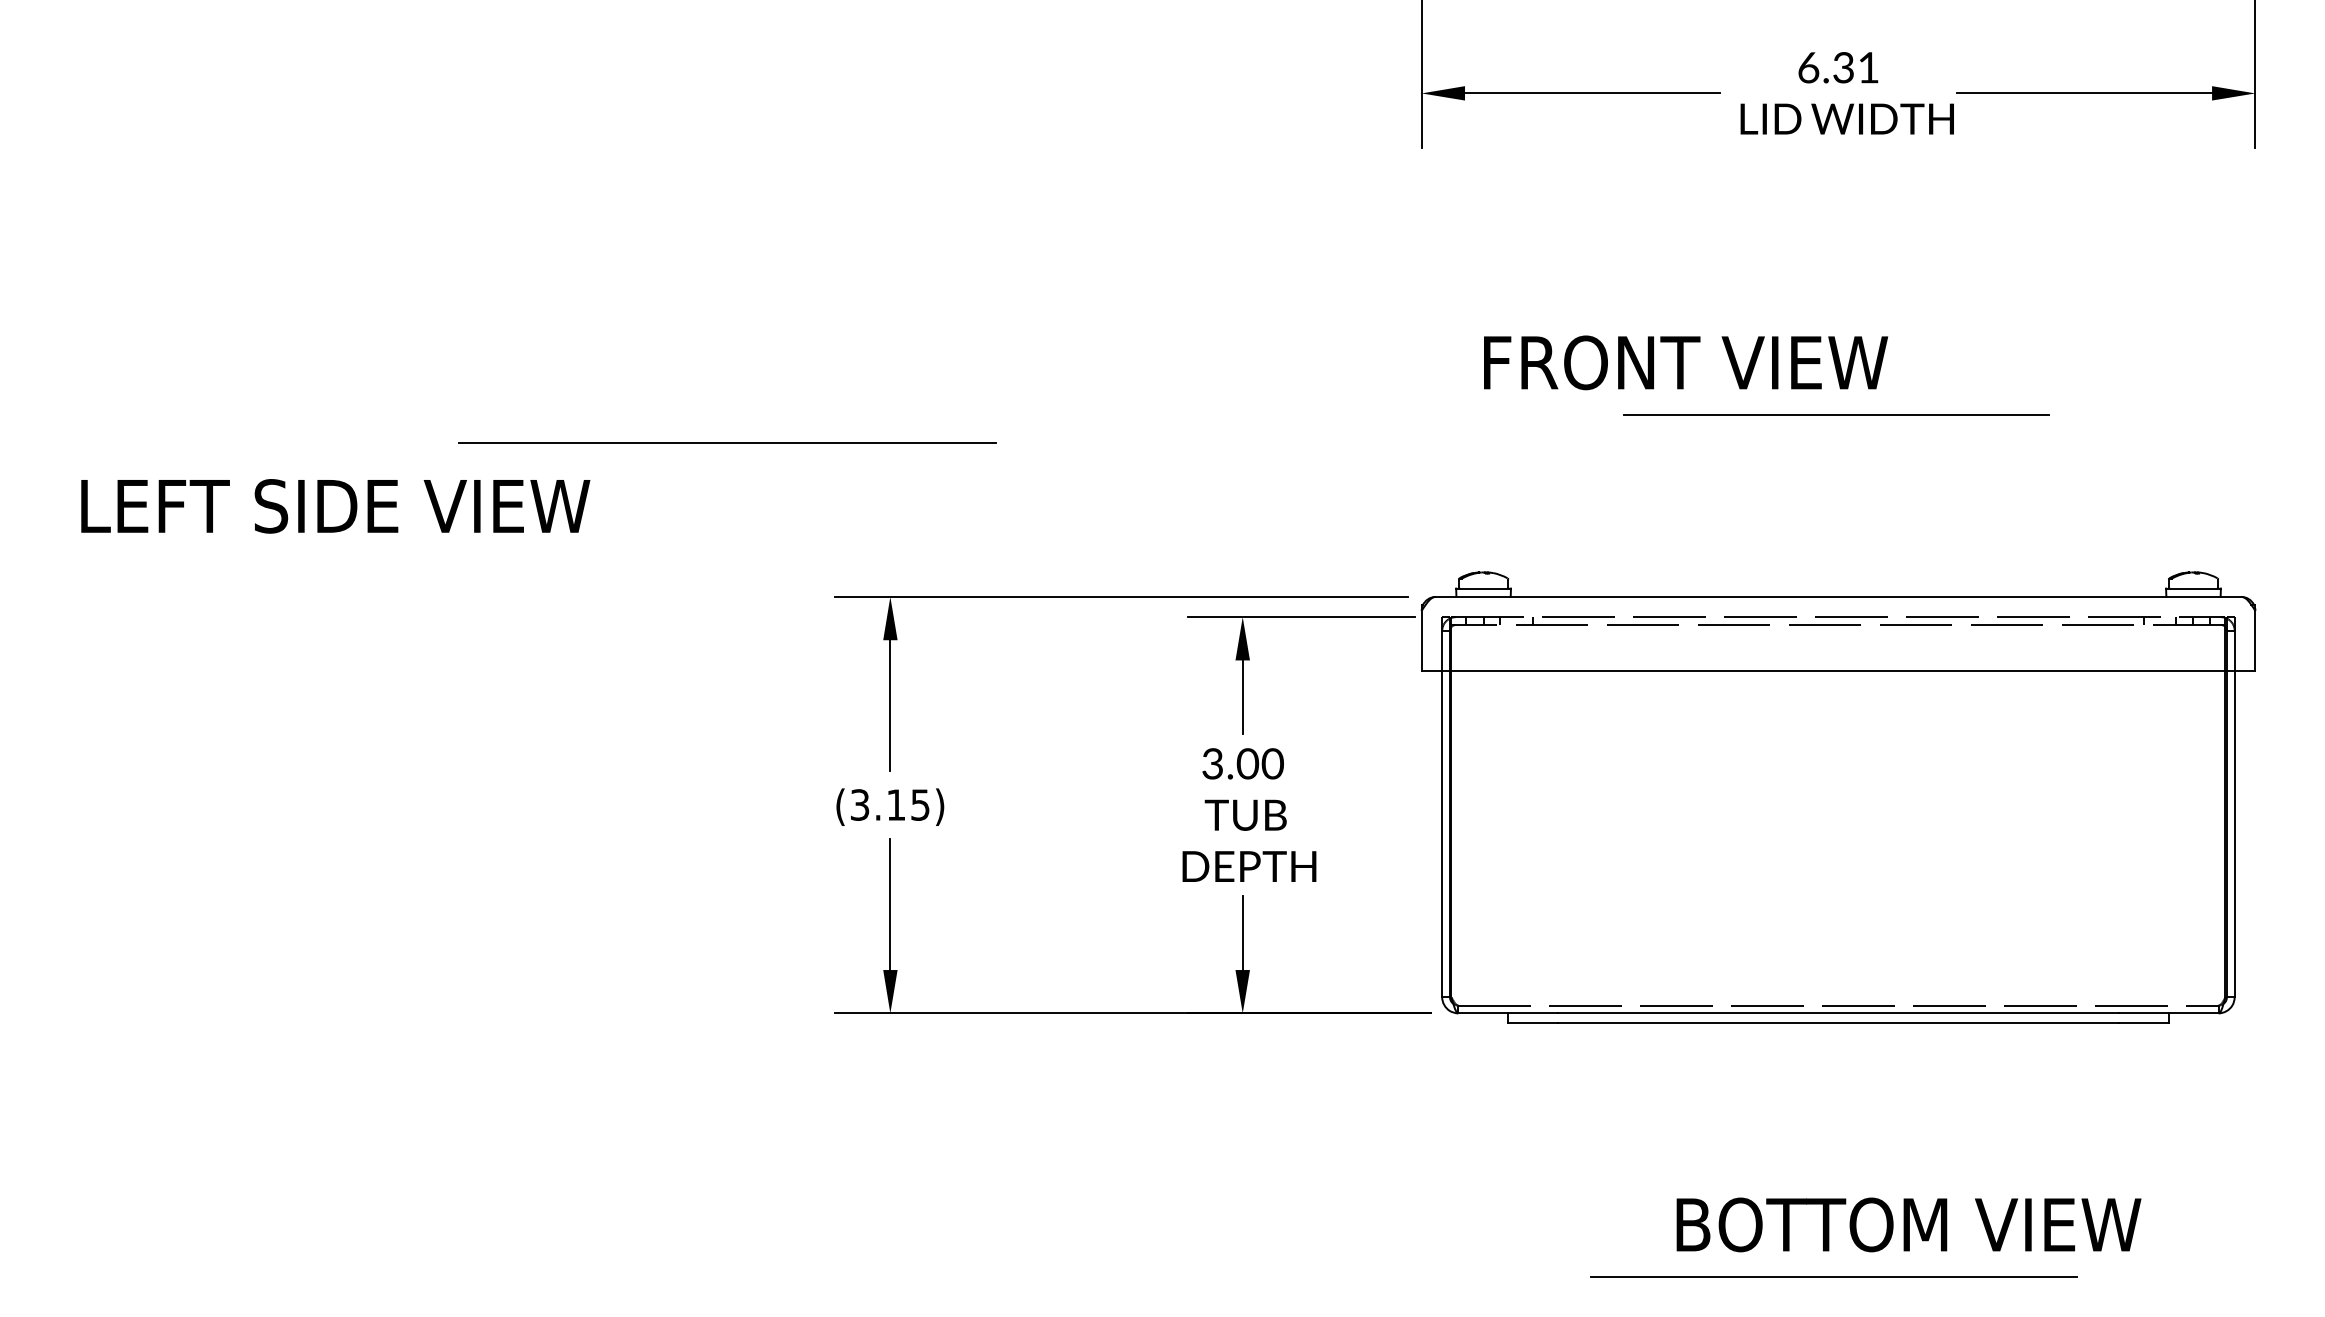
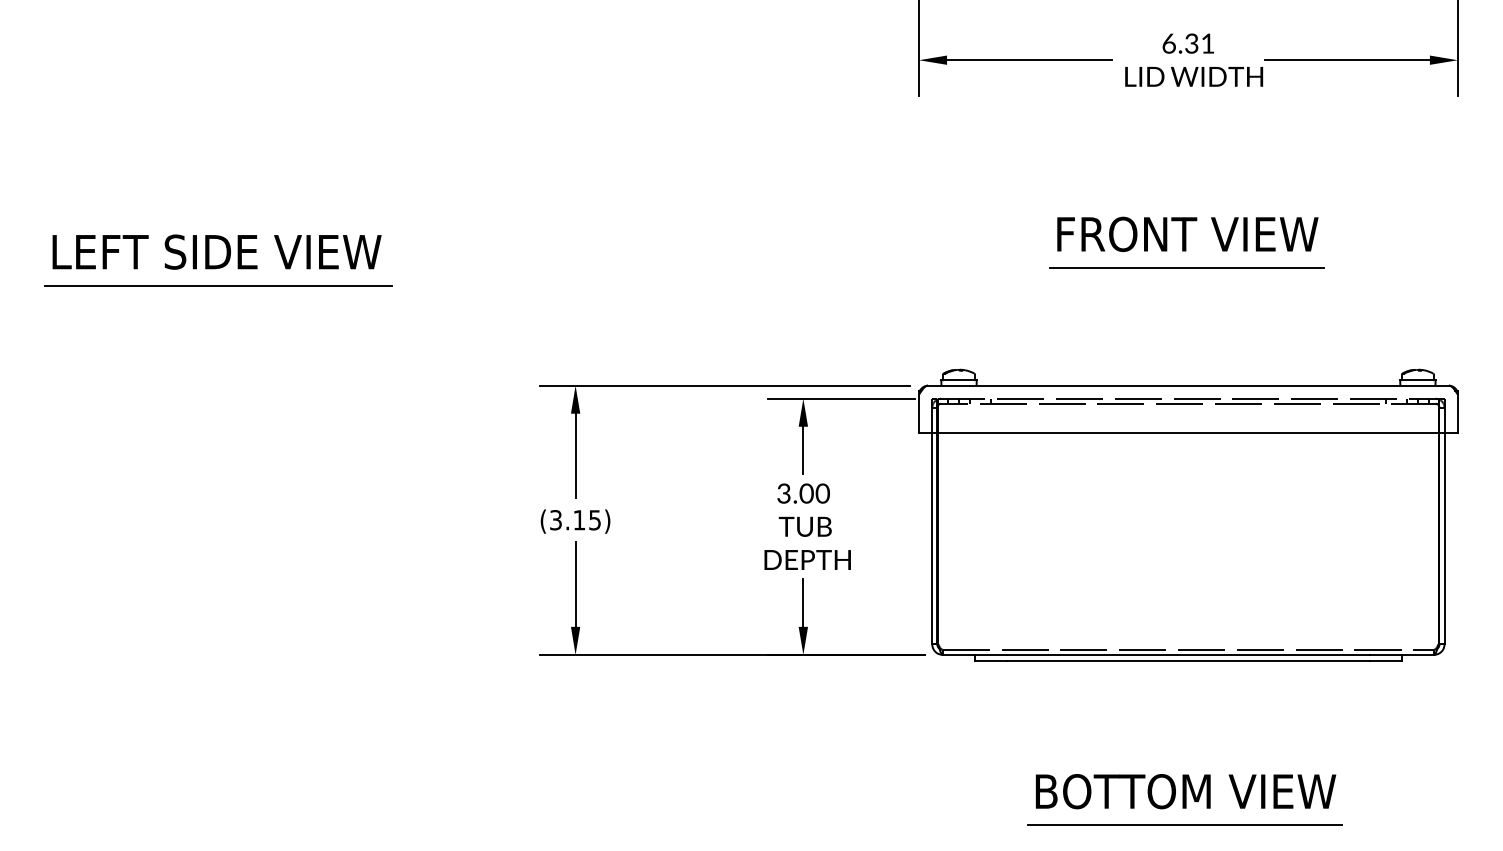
text: (1685, 361) -> (1187, 233), moved
line: (727, 441) -> (218, 285), moved
text: (334, 505) -> (216, 251), moved
text: (1908, 1224) -> (1185, 791), moved

